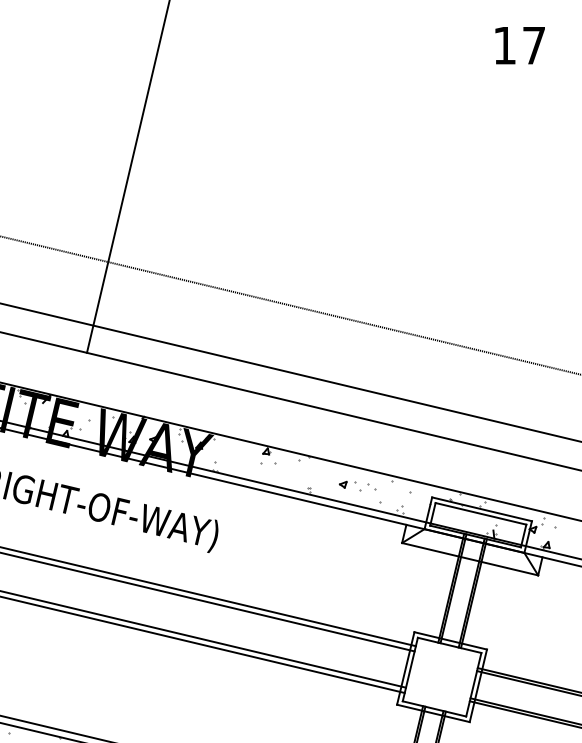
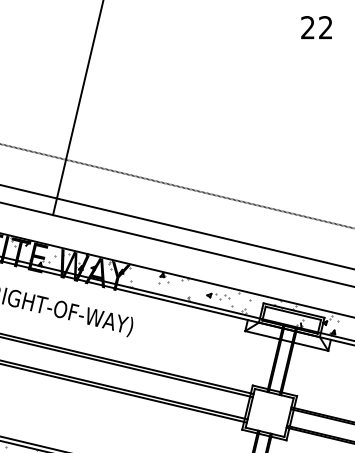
text: (518, 45) -> (316, 27), 17 -> 22

